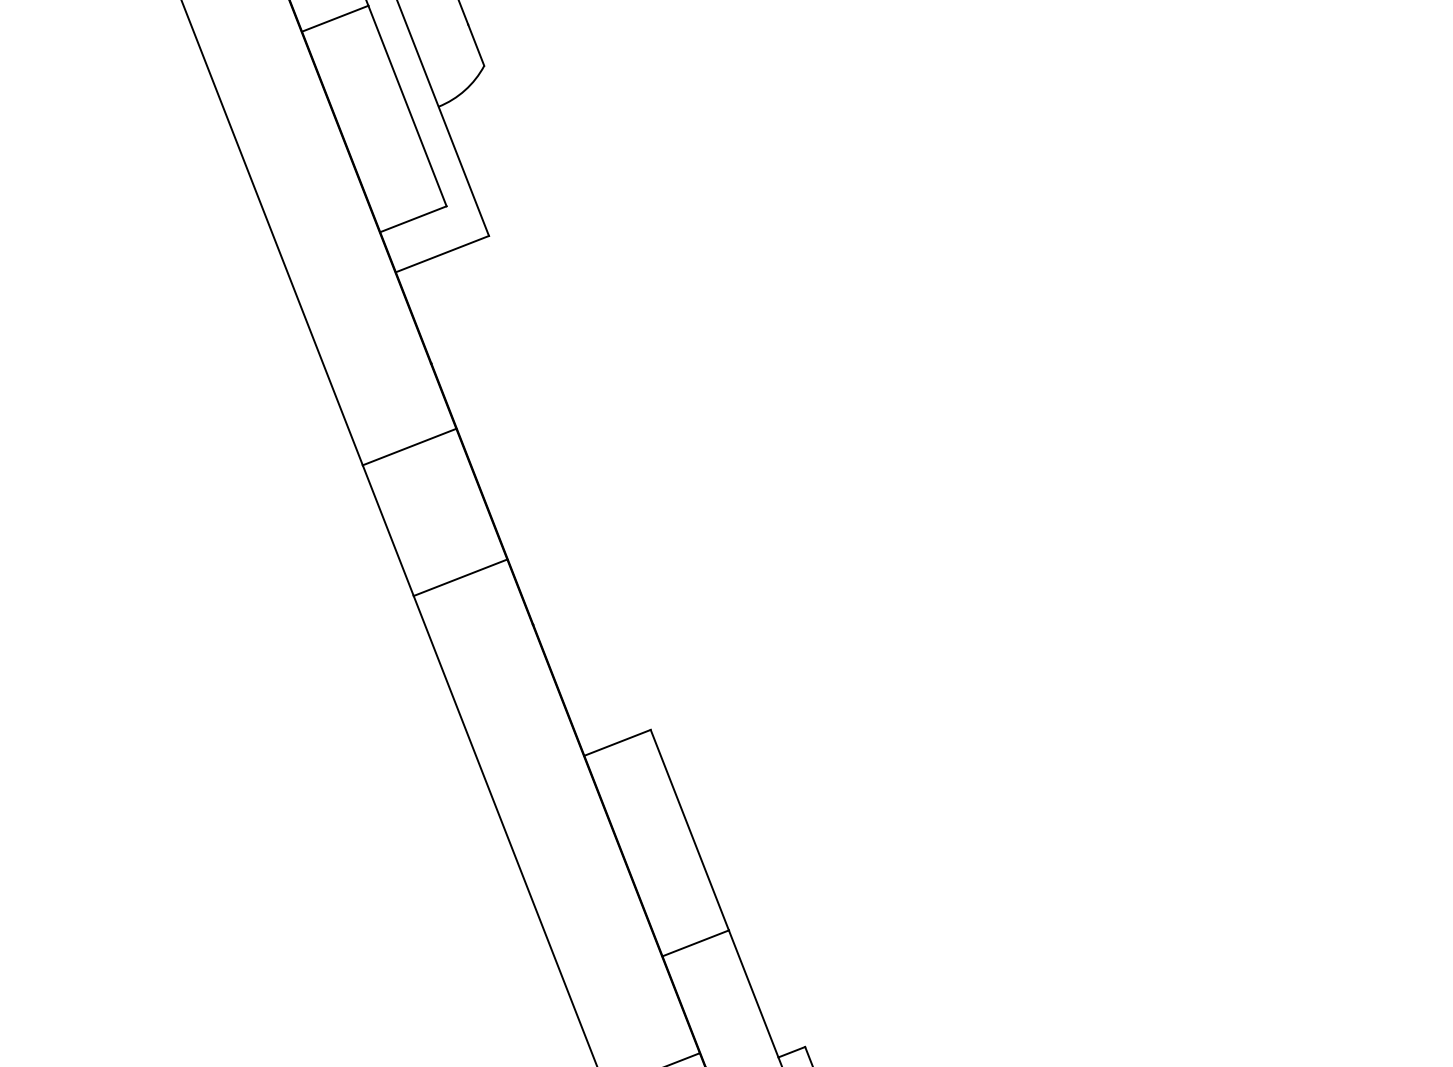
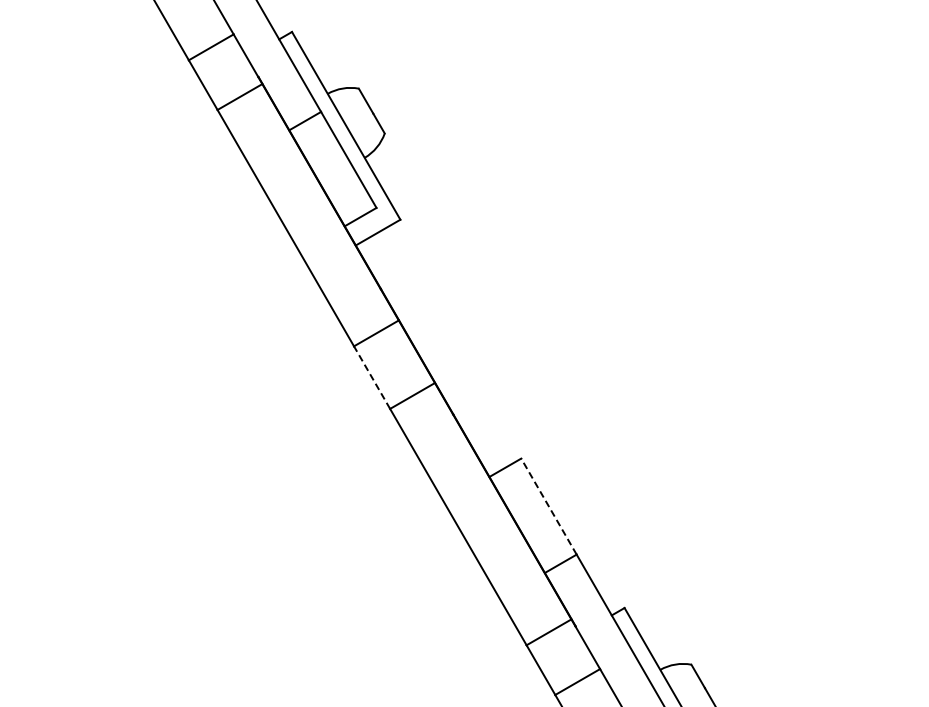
line: (387, 530) -> (371, 377), solid -> dashed
line: (688, 829) -> (548, 506), solid -> dashed

